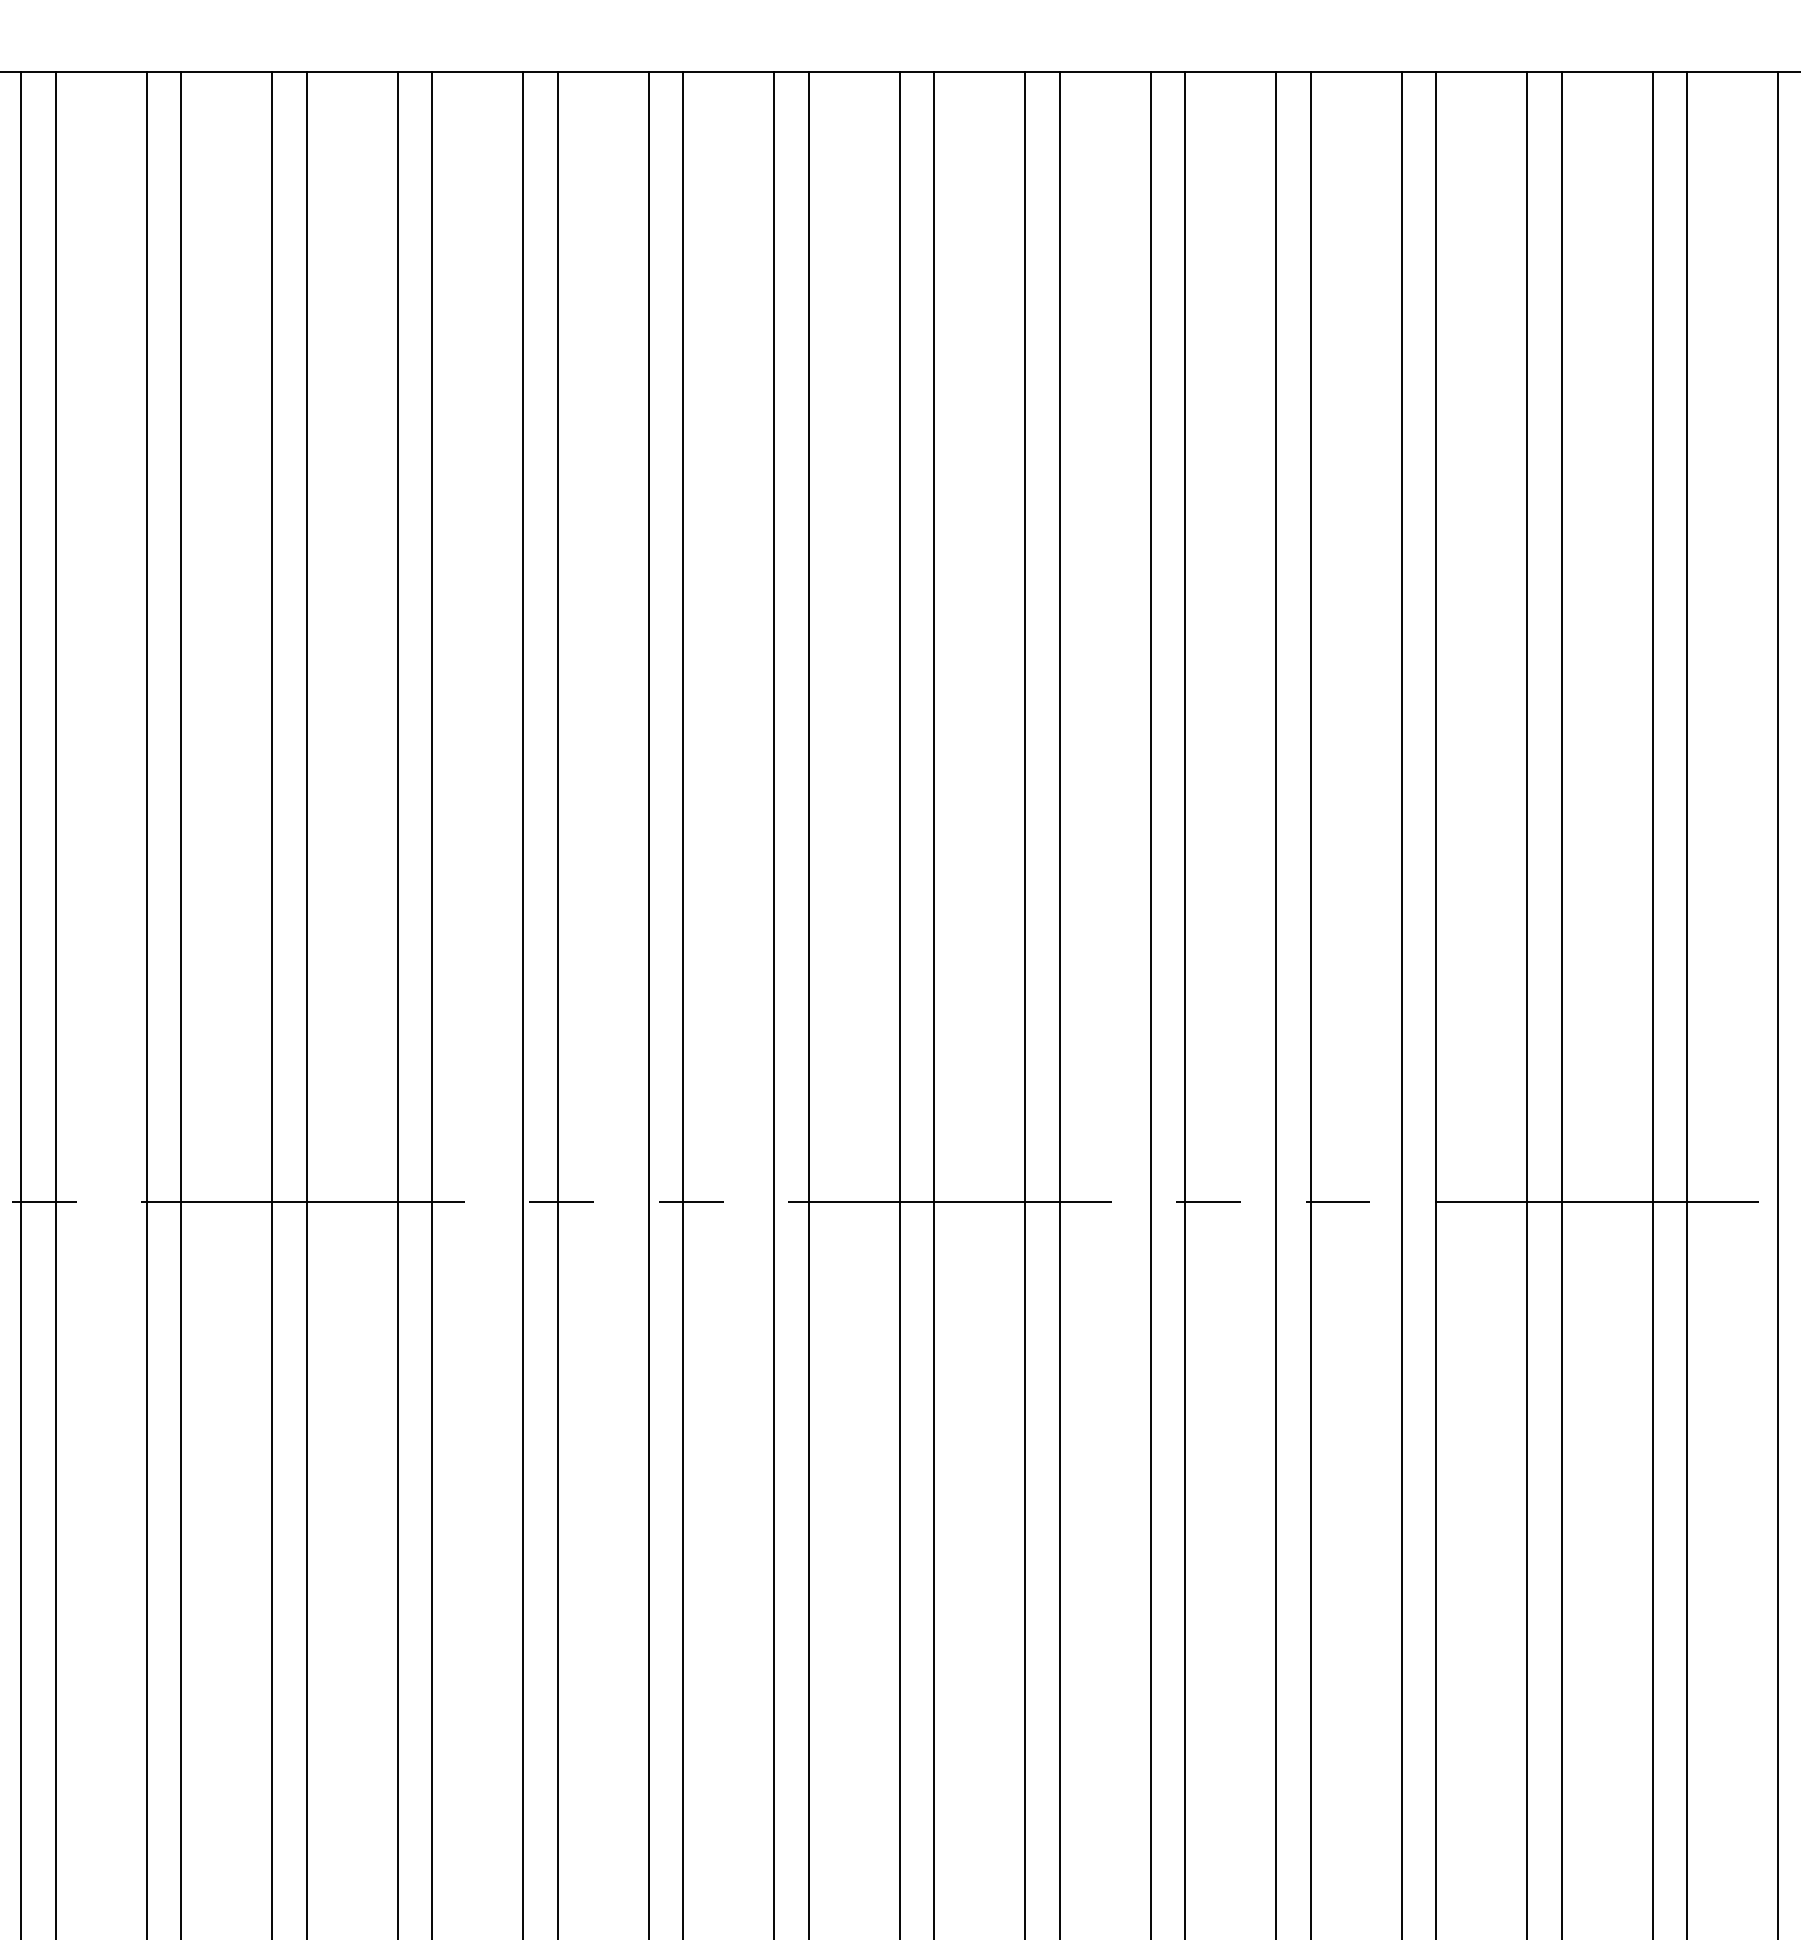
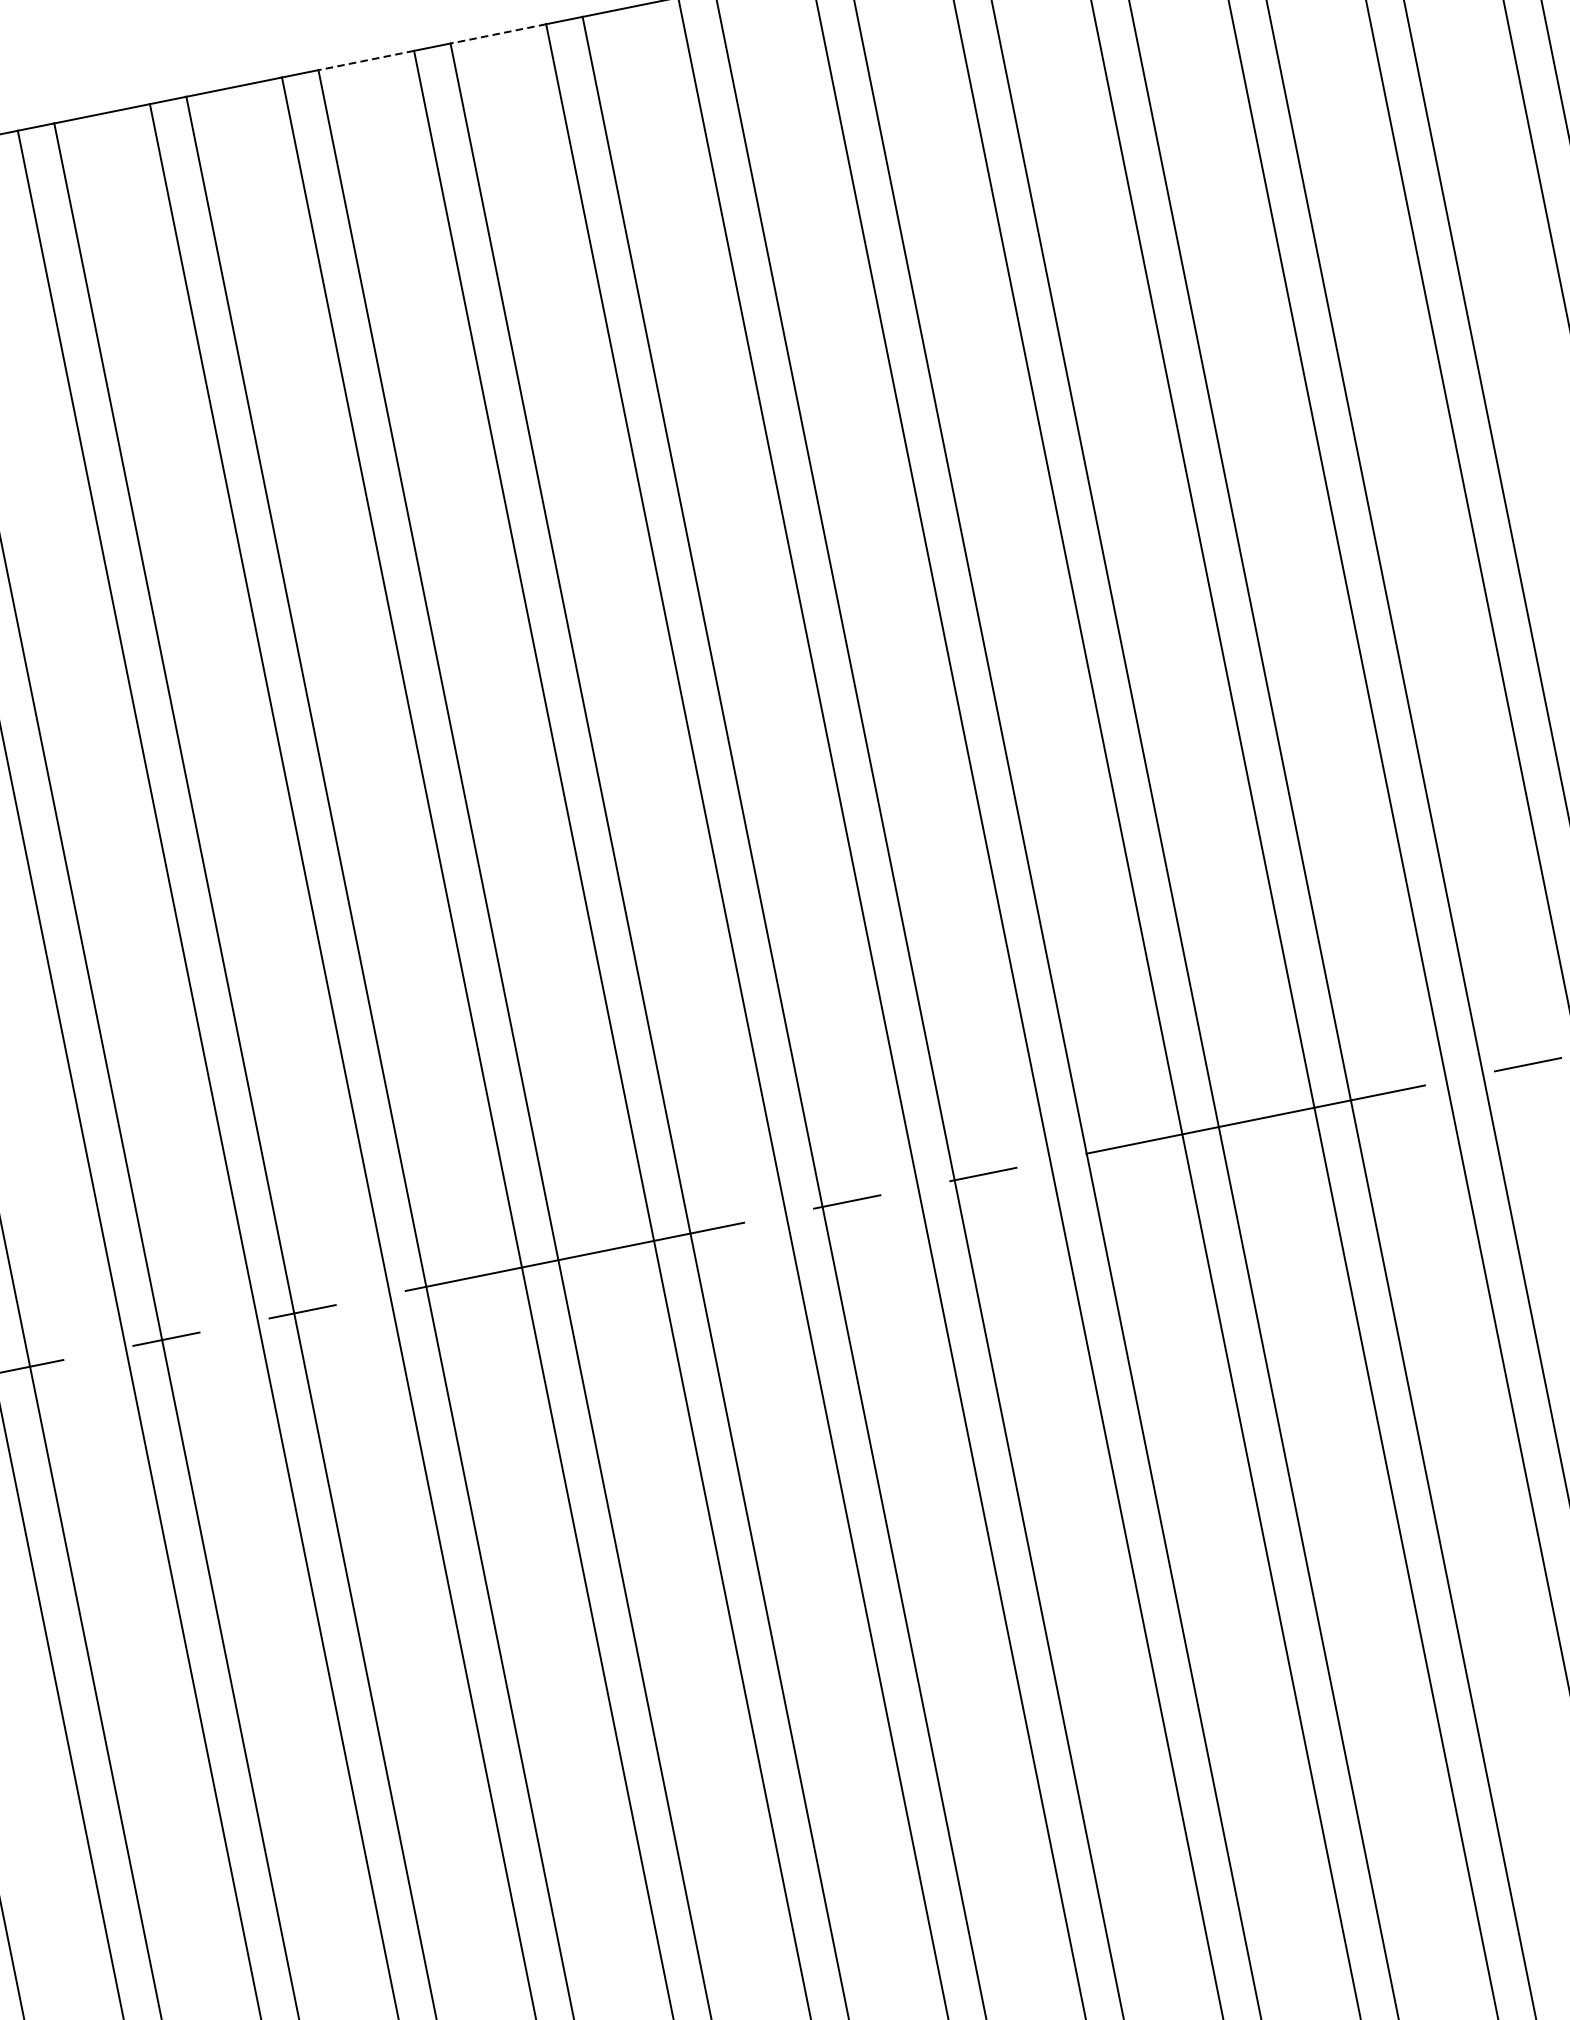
line: (979, 71) -> (366, 60), solid -> dashed
line: (1104, 71) -> (497, 33), solid -> dashed

